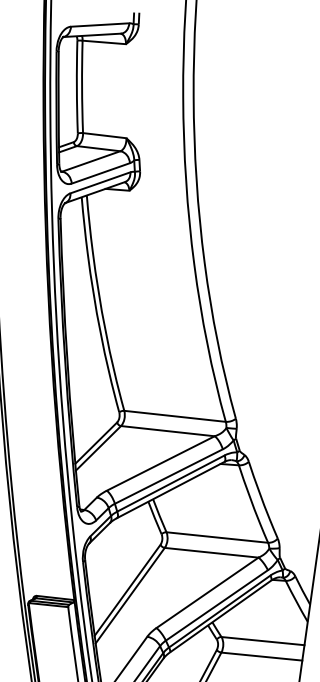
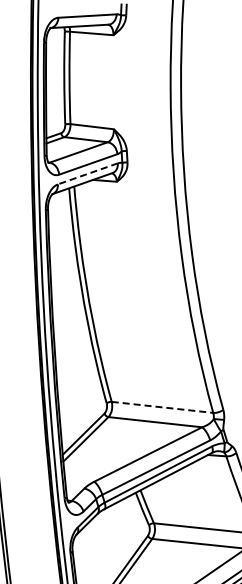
line: (100, 182) -> (87, 173), solid -> dashed
line: (175, 416) -> (162, 407), solid -> dashed

